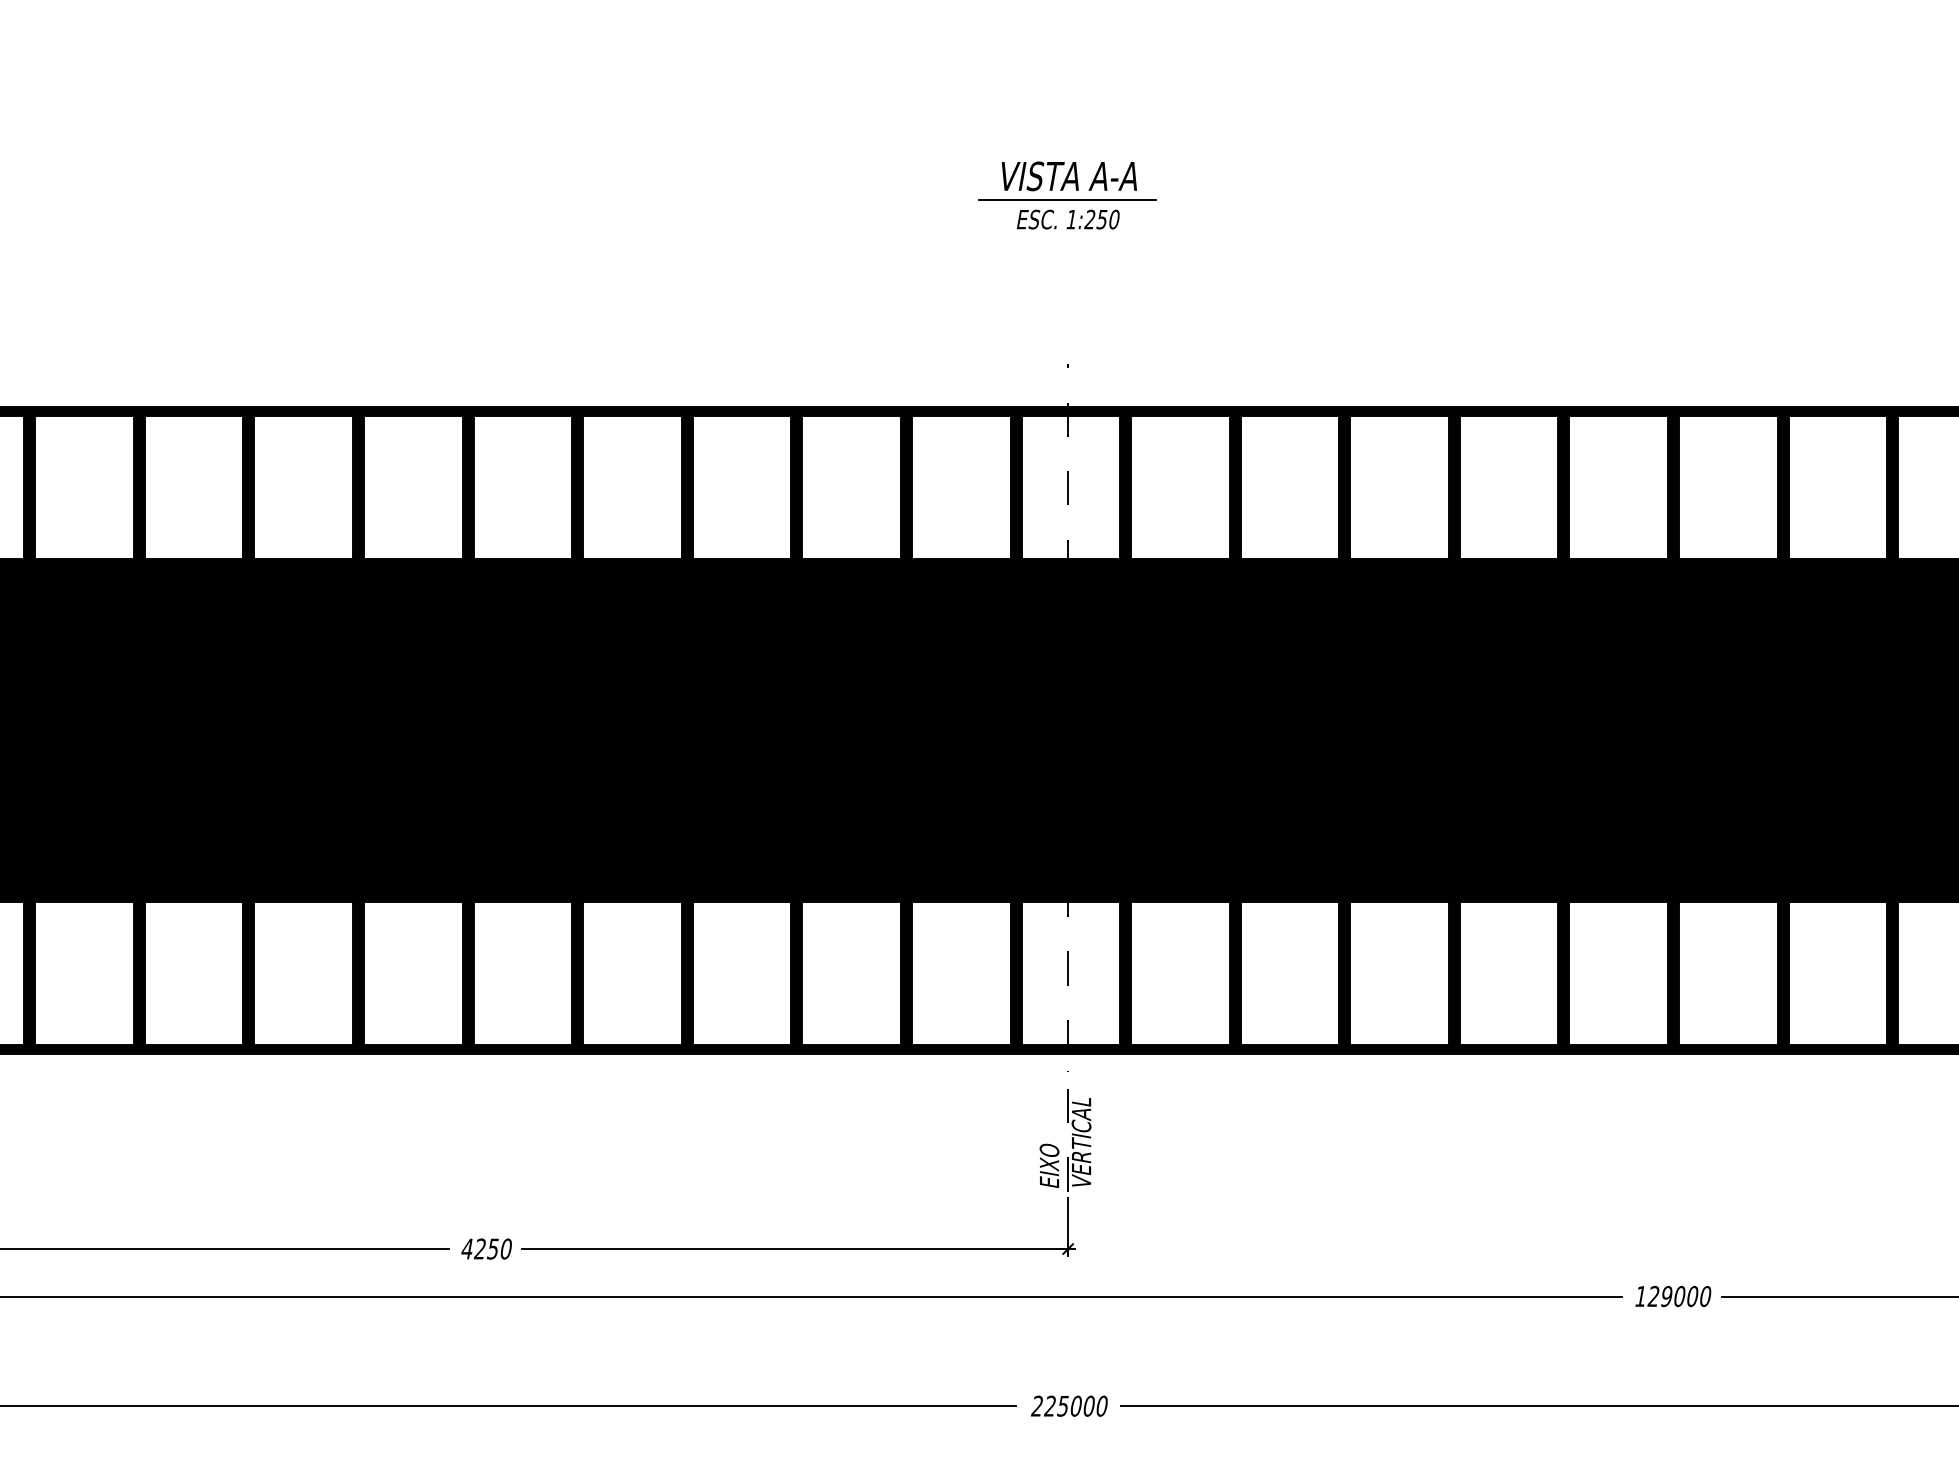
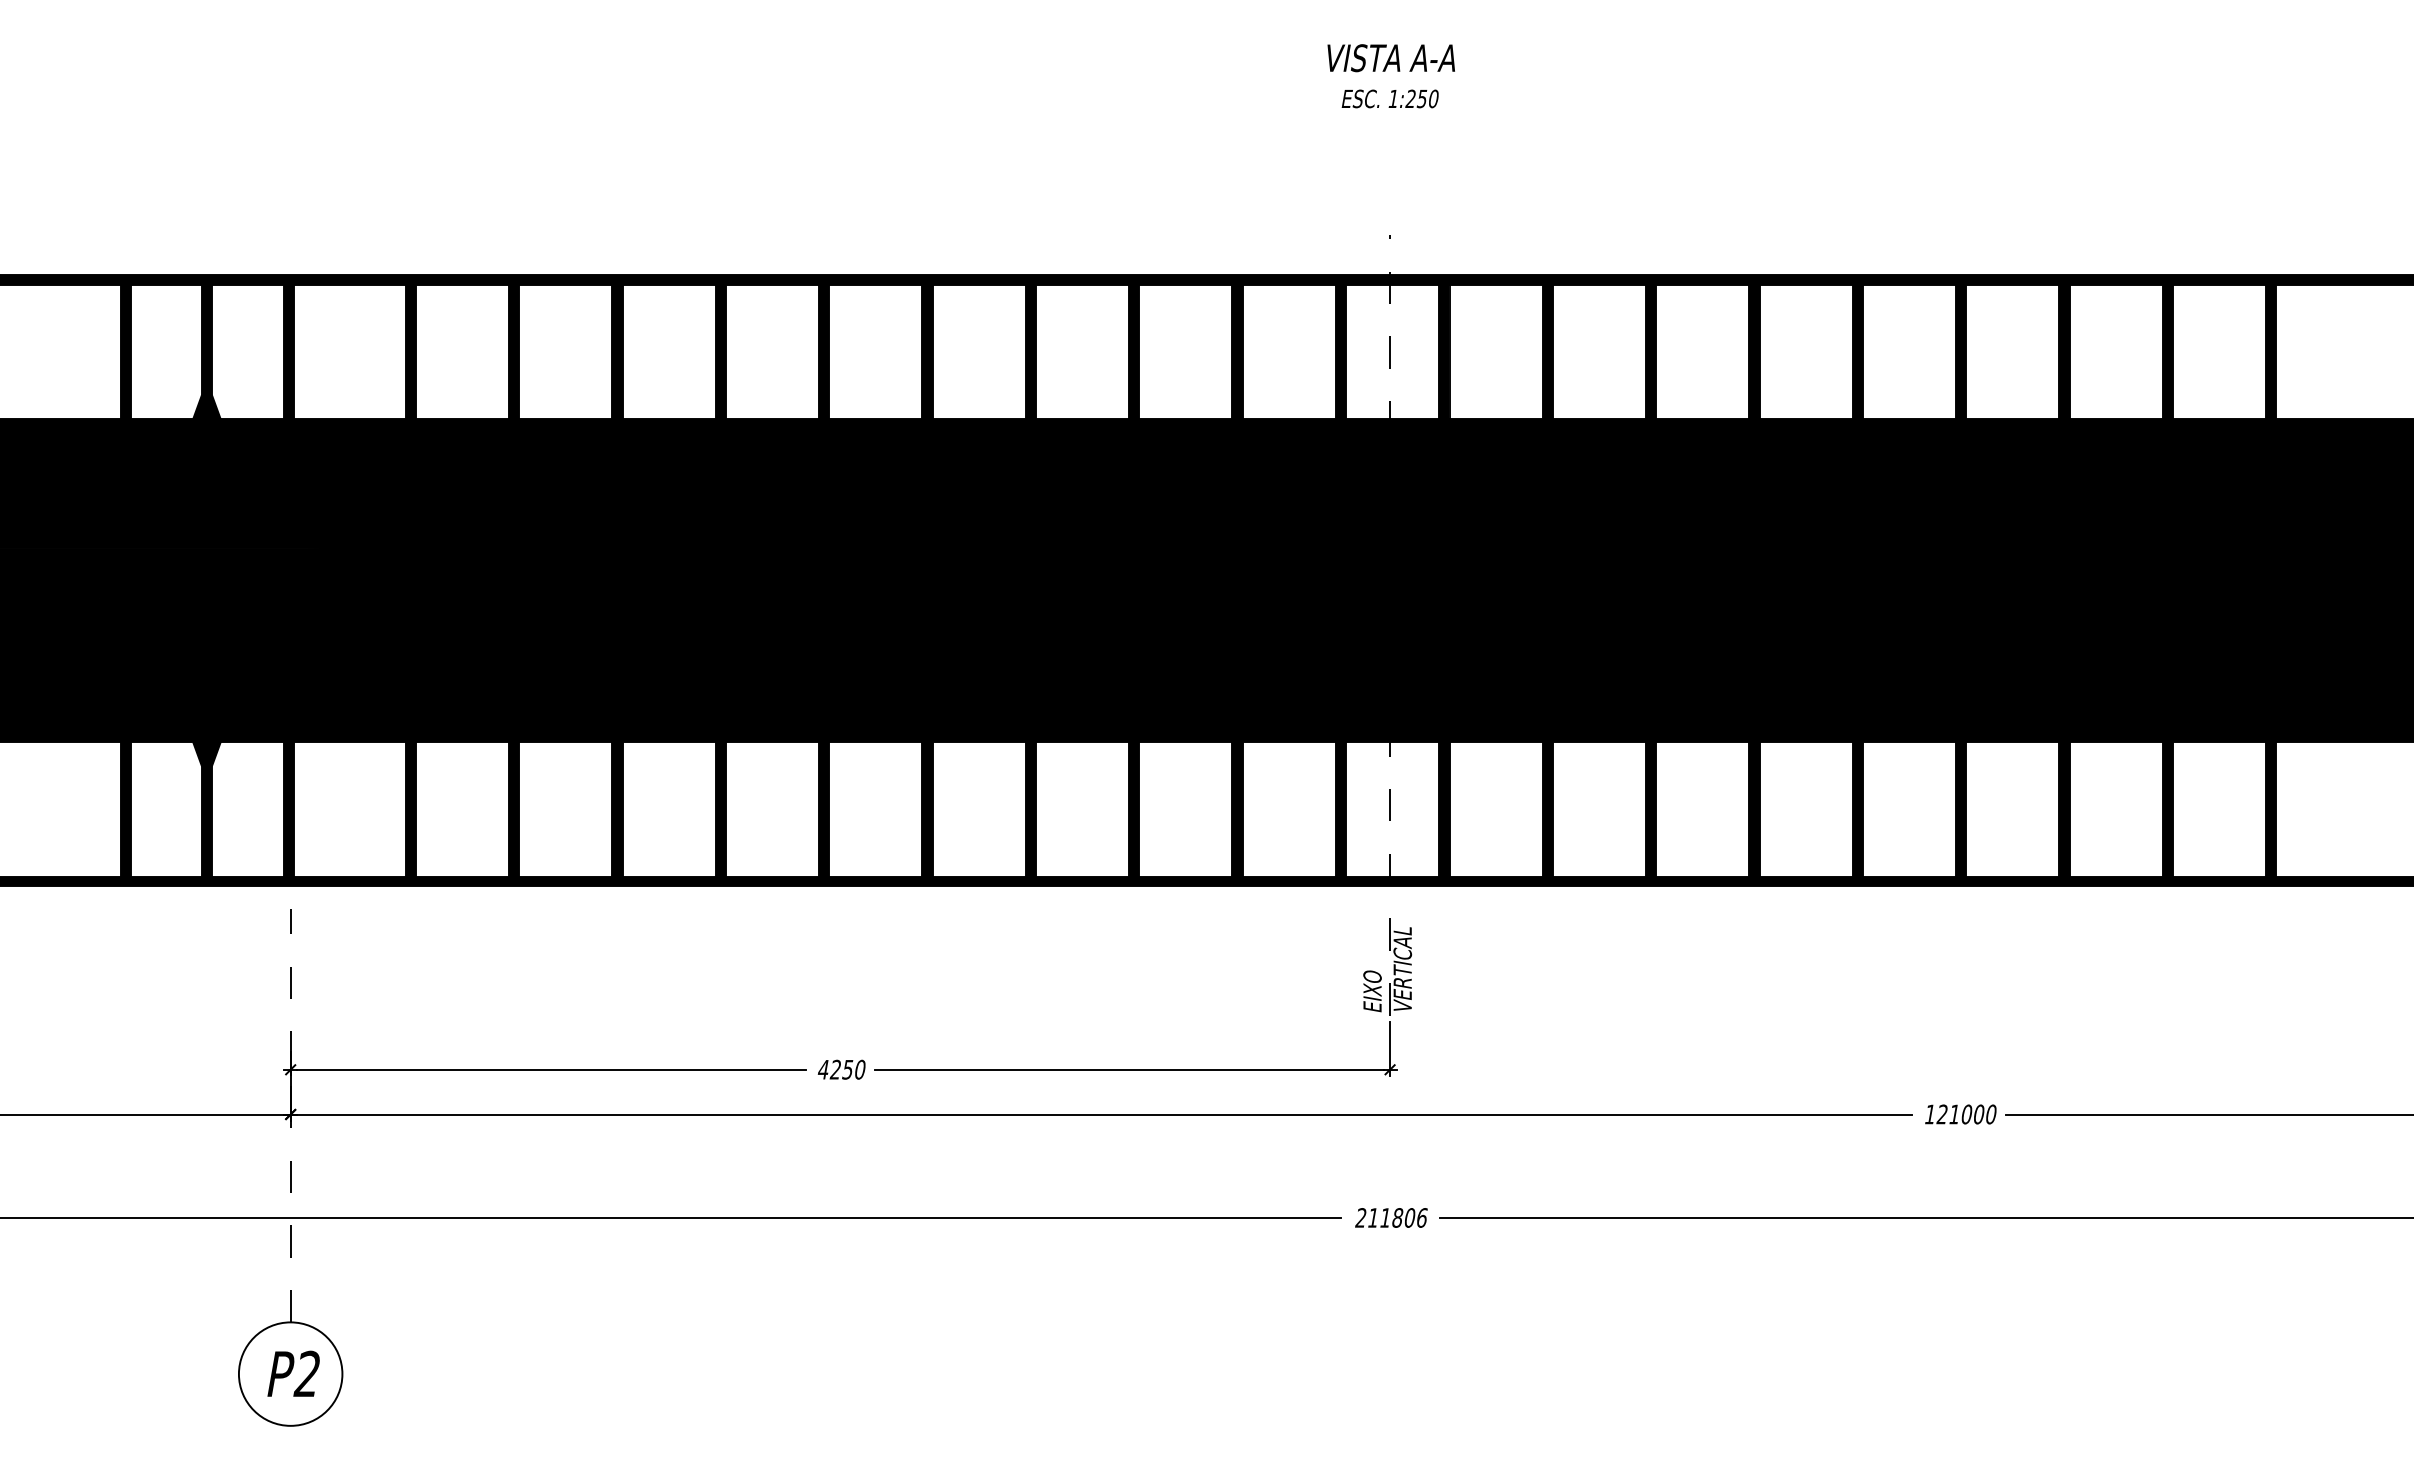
line: (1066, 200) -> (1388, 80), removed
text: (1666, 1296) -> (1954, 1114), 129000 -> 121000
text: (1075, 1405) -> (1397, 1217), 225000 -> 211806

